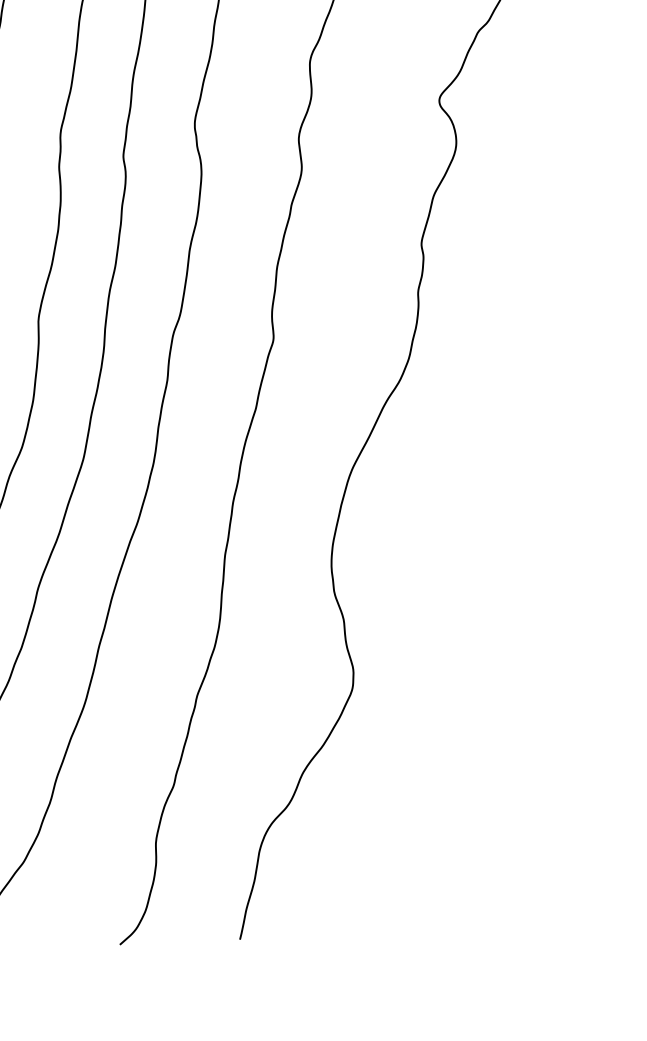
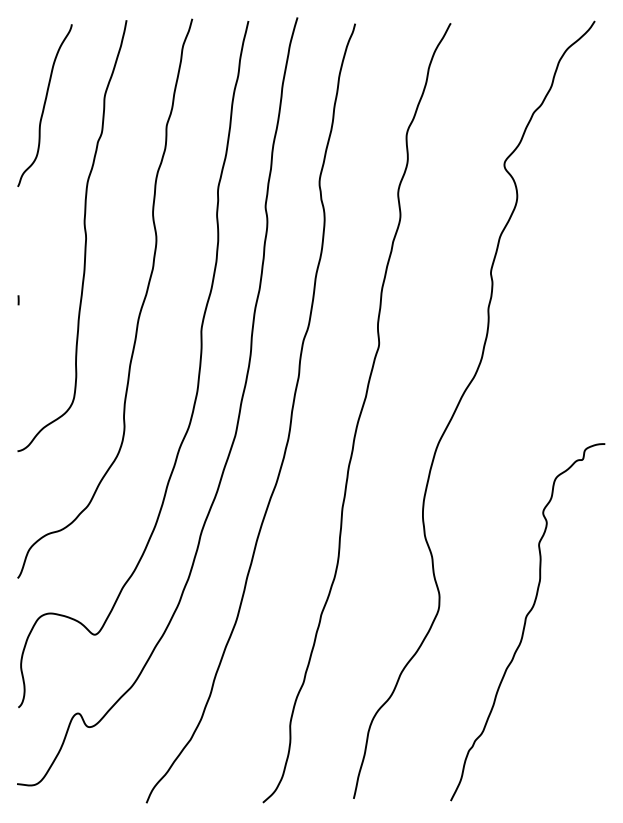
curve: (468, 706) -> (526, 622), added

